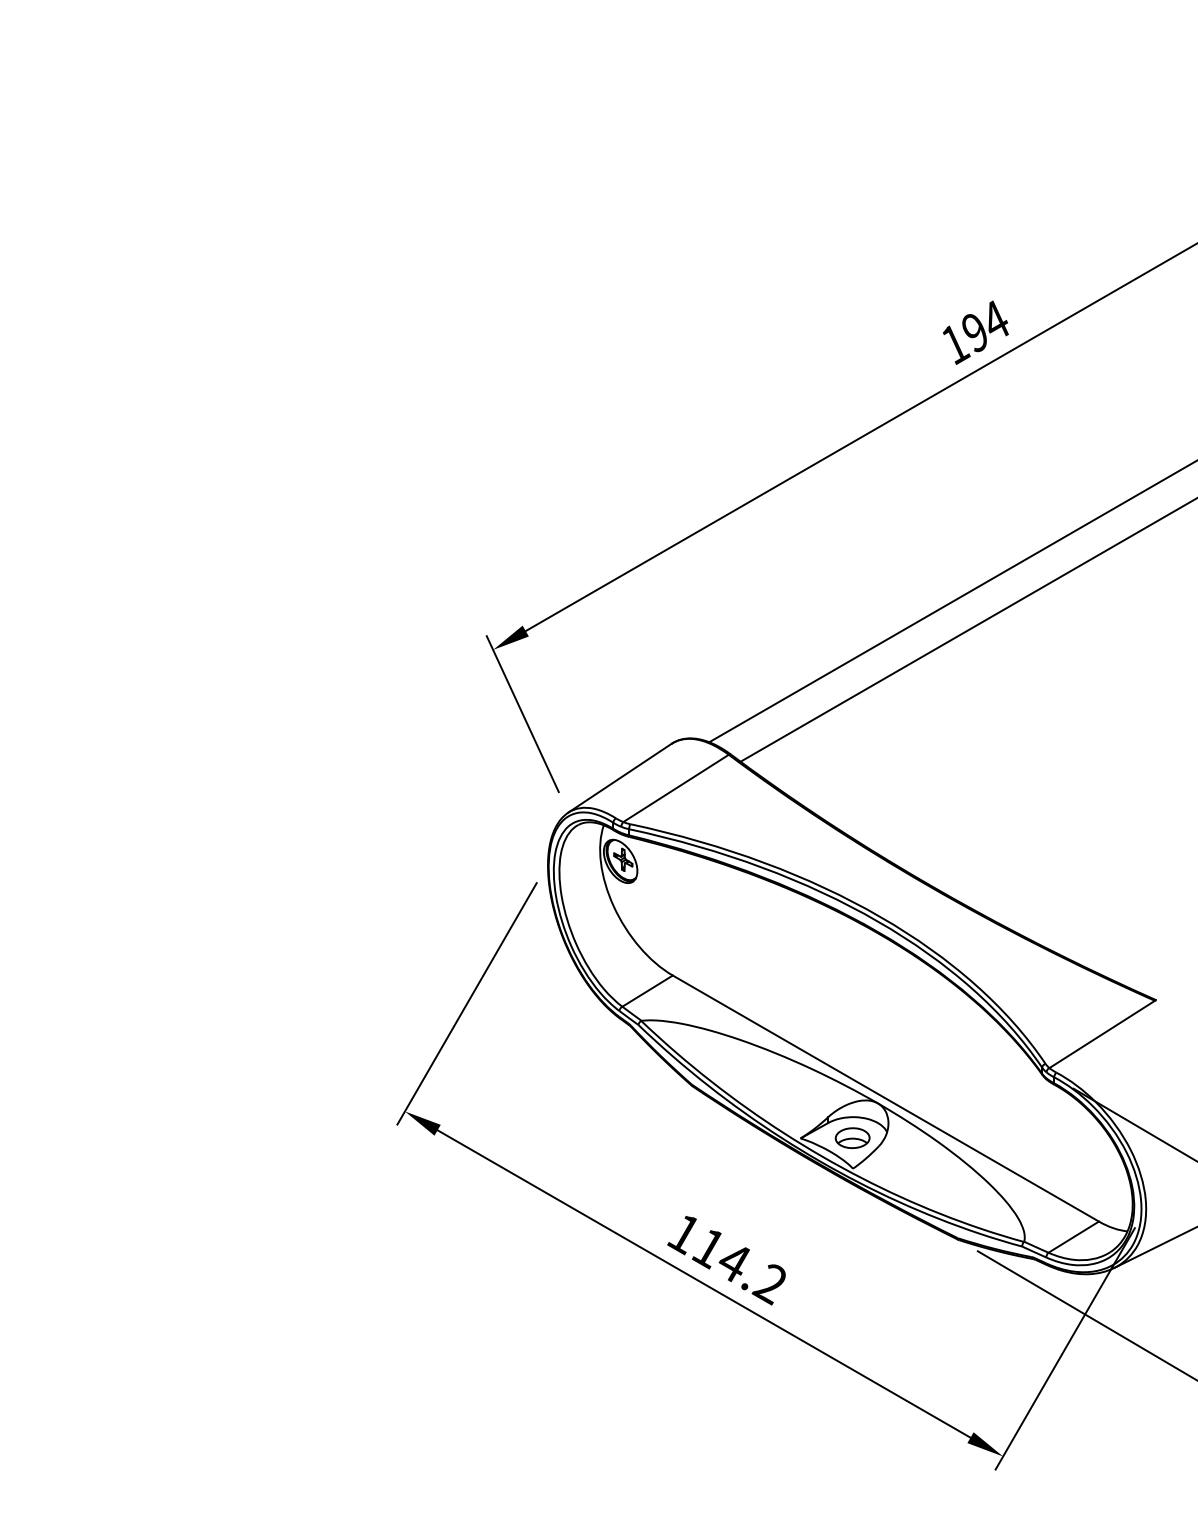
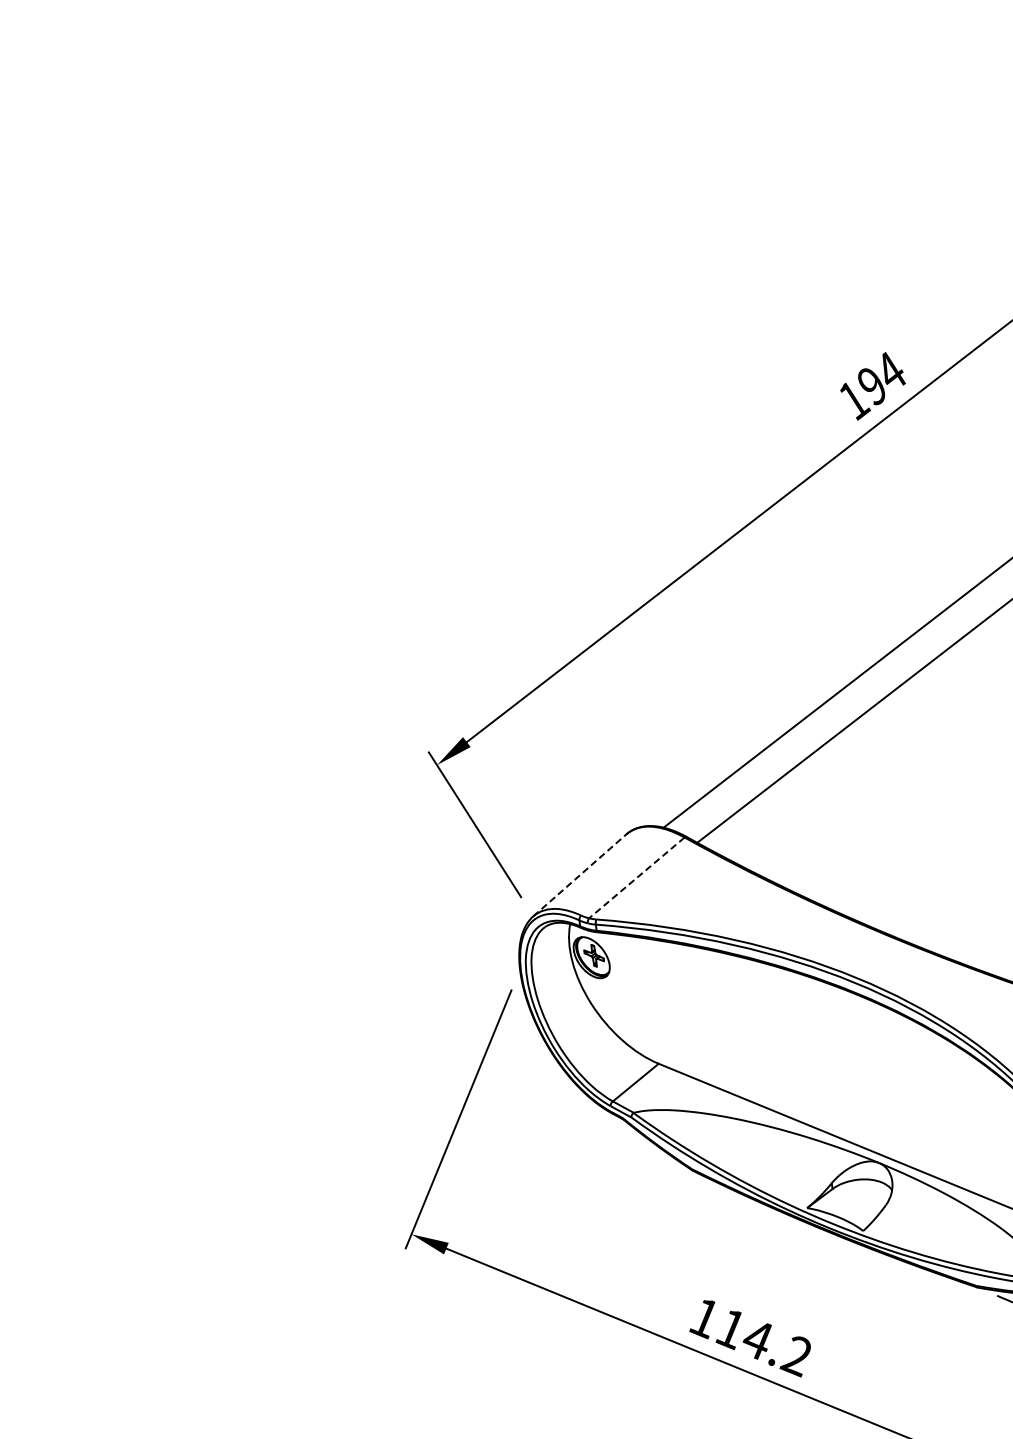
line: (619, 778) -> (579, 875), solid -> dashed
line: (676, 788) -> (637, 877), solid -> dashed
part: (852, 1137) -> (858, 1200), removed

